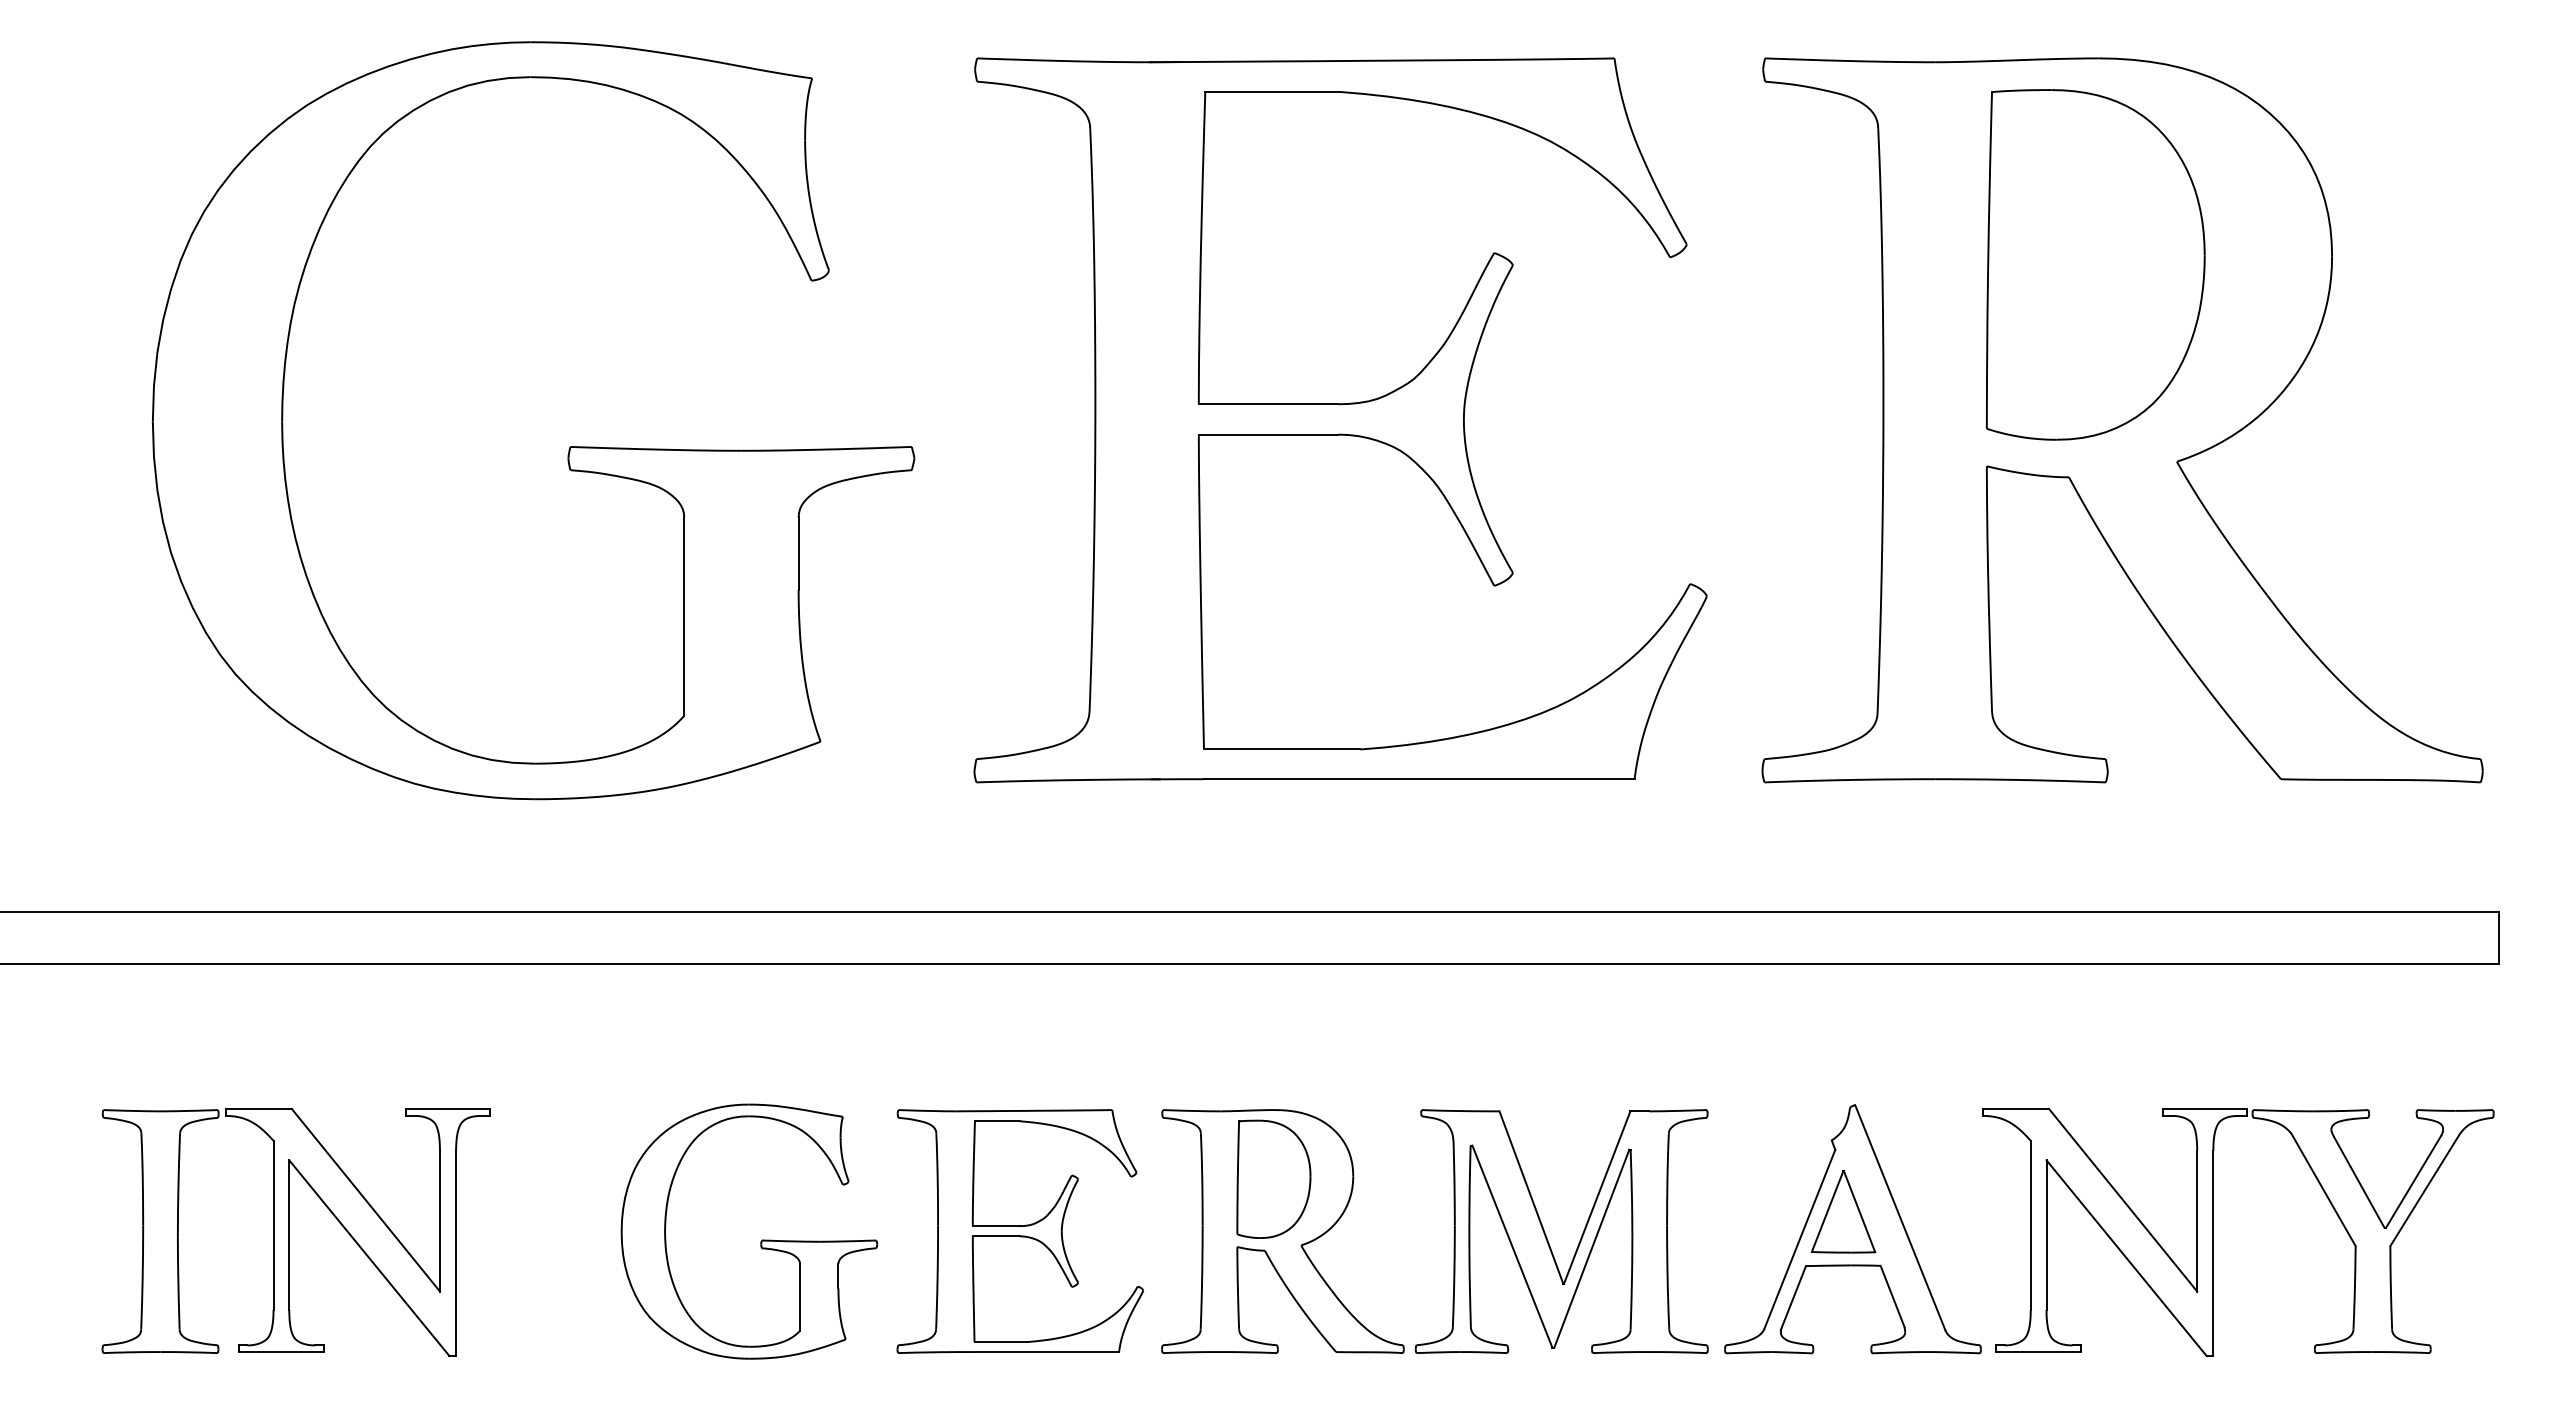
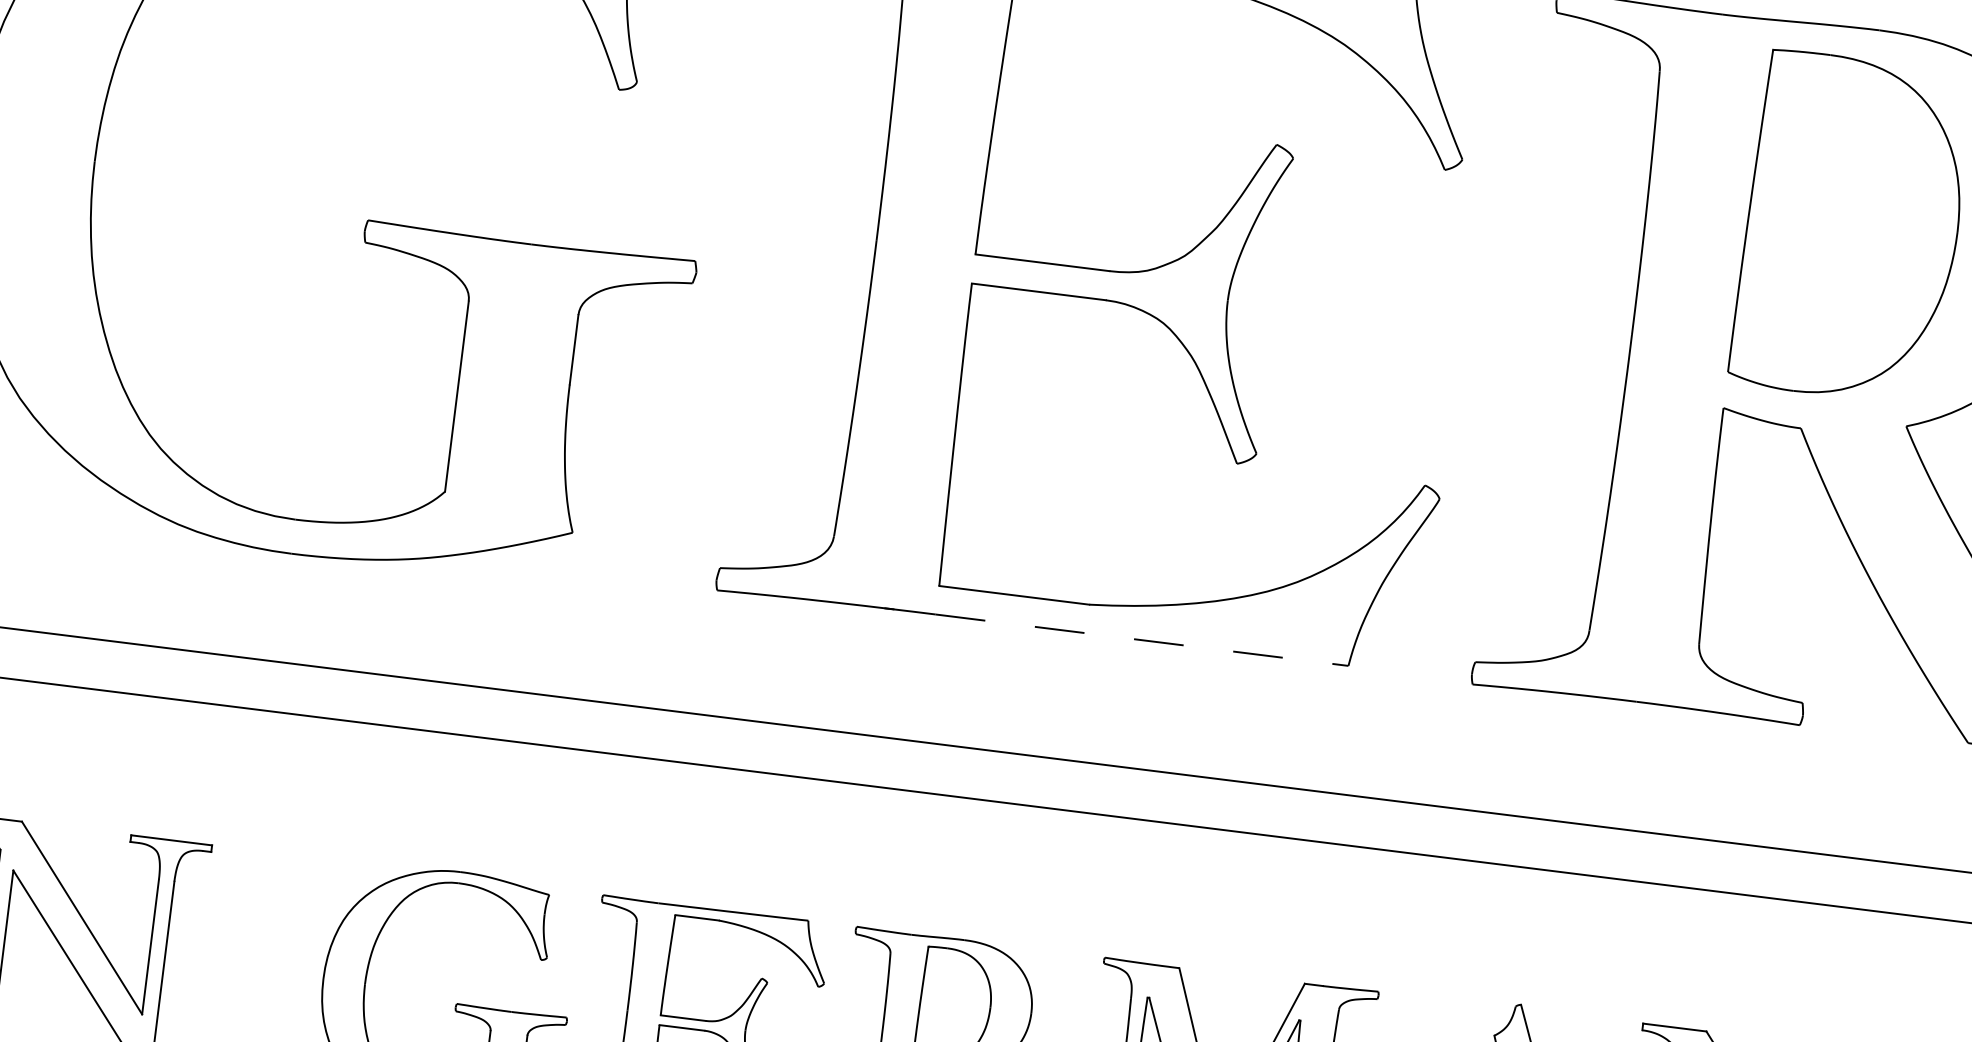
line: (1419, 779) -> (1142, 640), solid -> dashed

